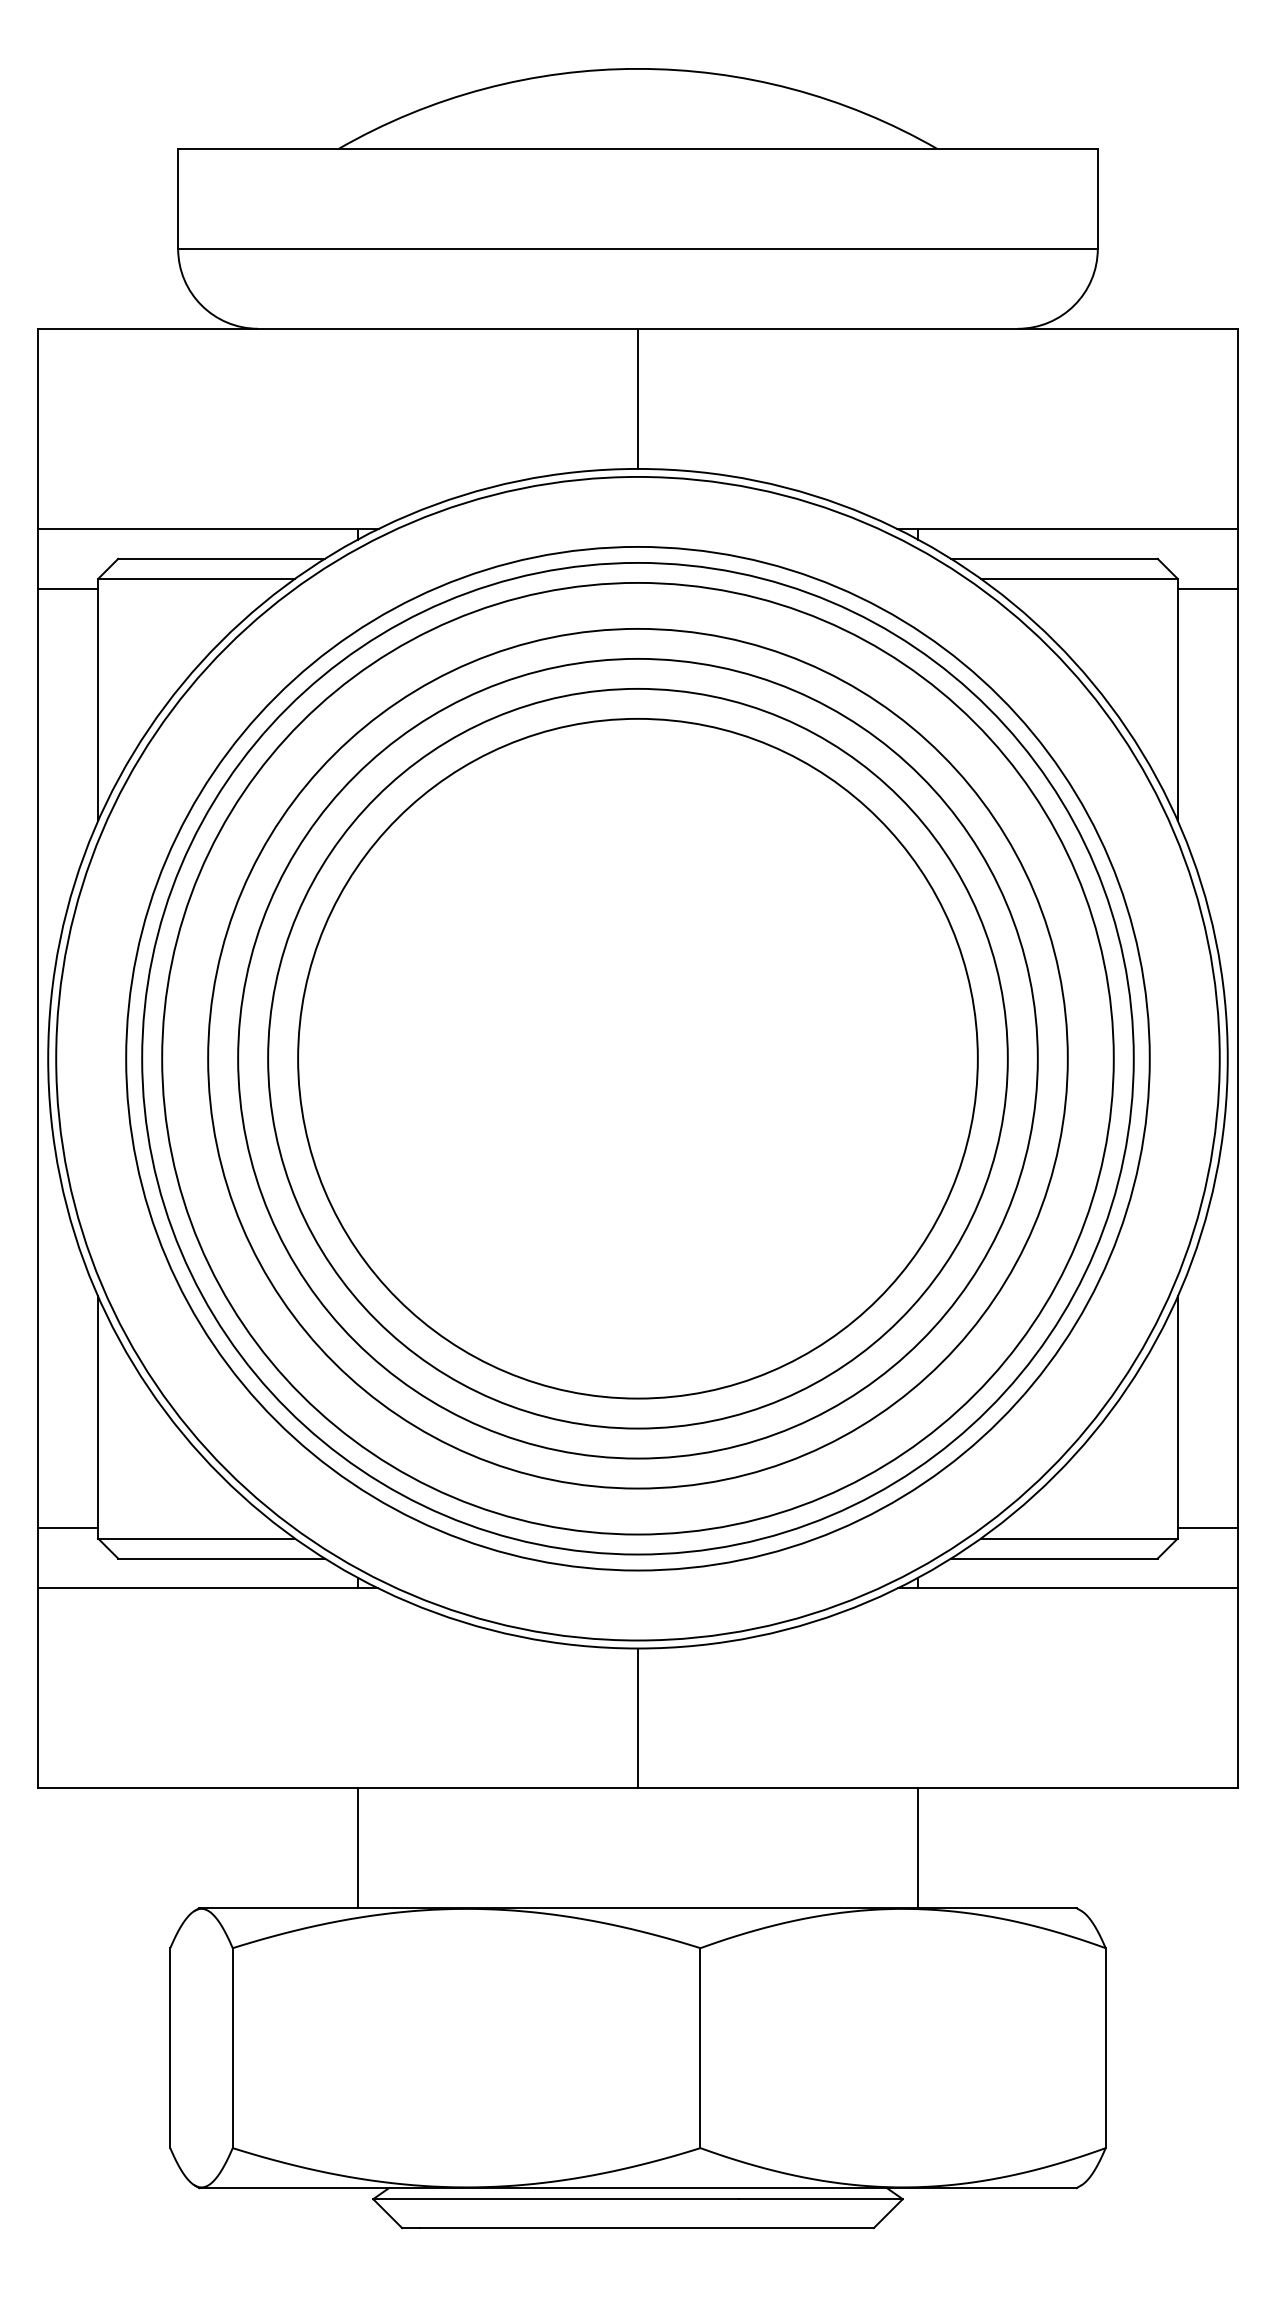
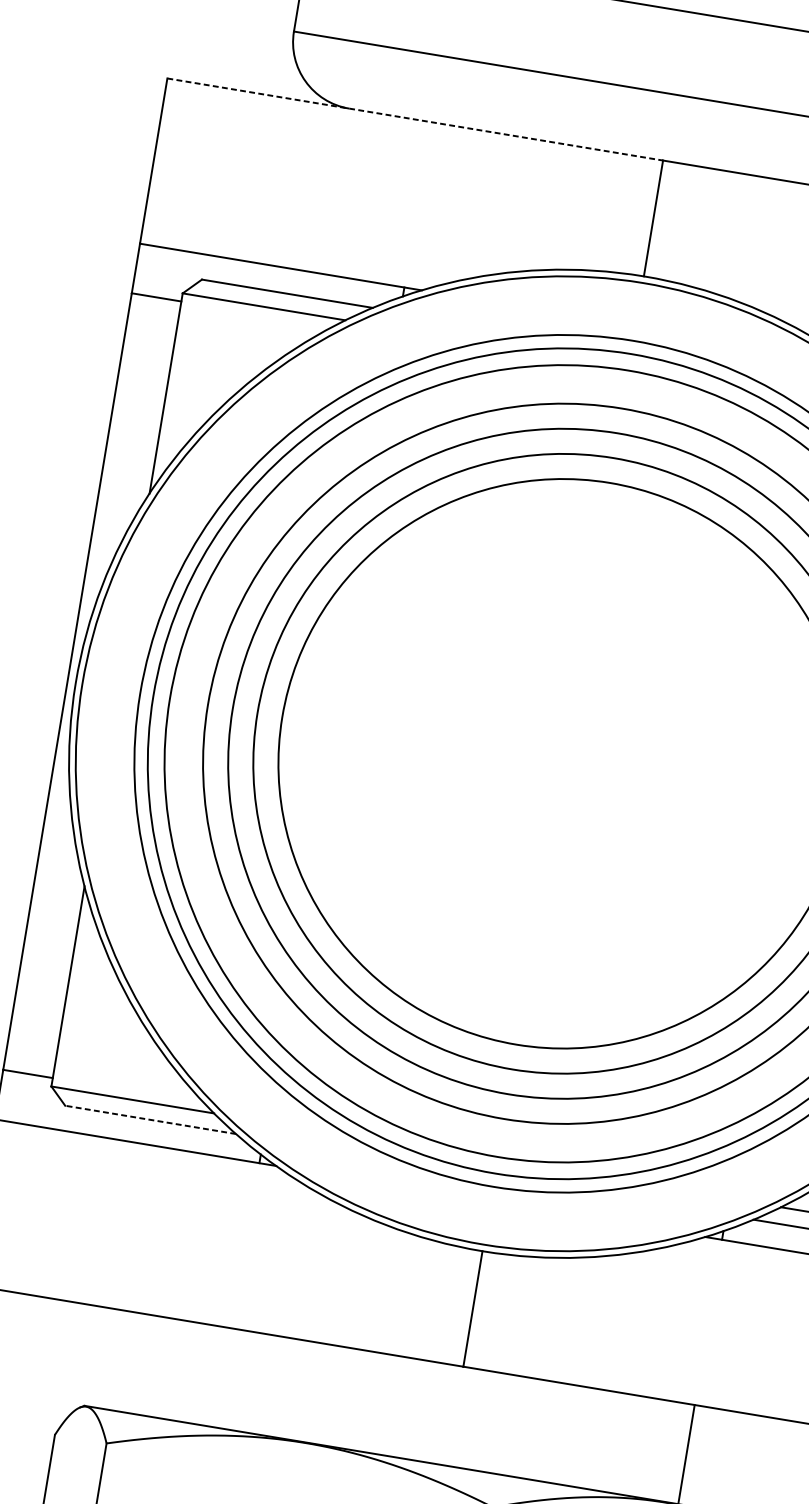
line: (338, 328) -> (415, 119), solid -> dashed
line: (221, 1558) -> (150, 1119), solid -> dashed
line: (358, 1848) -> (224, 1378), removed

